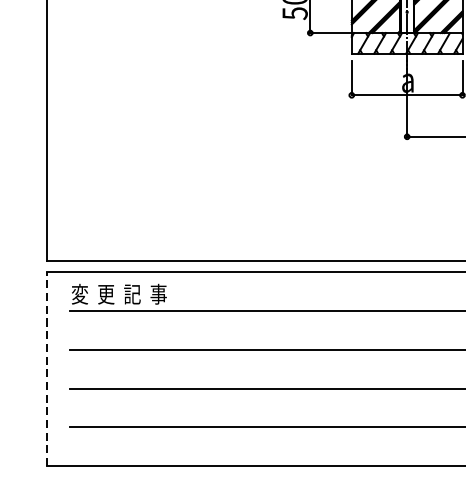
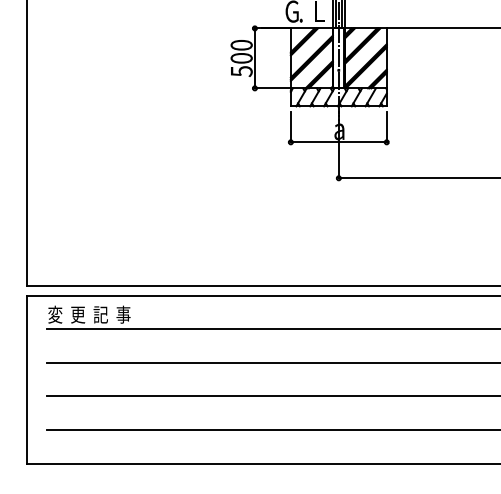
line: (46, 369) -> (26, 379), dashed -> solid

